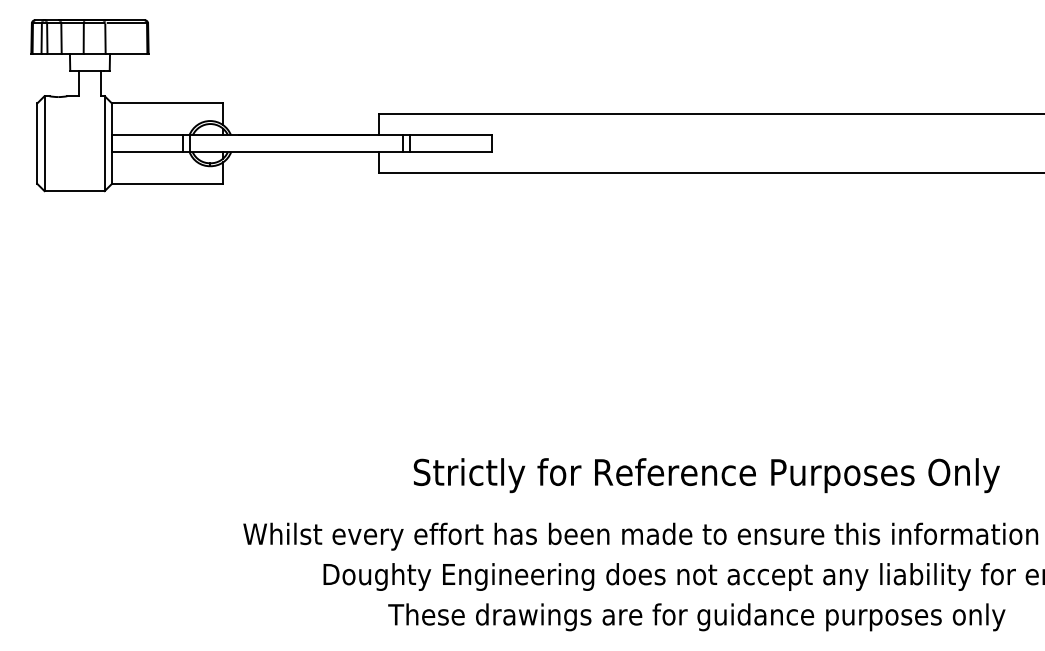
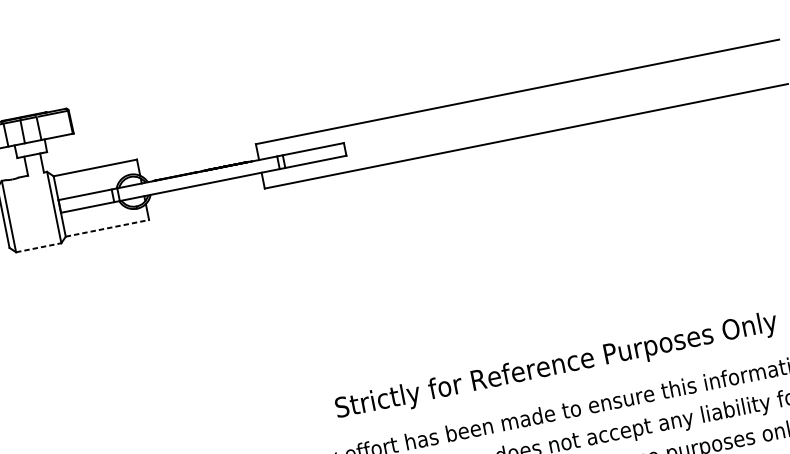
line: (167, 183) -> (107, 228), solid -> dashed
line: (75, 191) -> (39, 247), solid -> dashed

